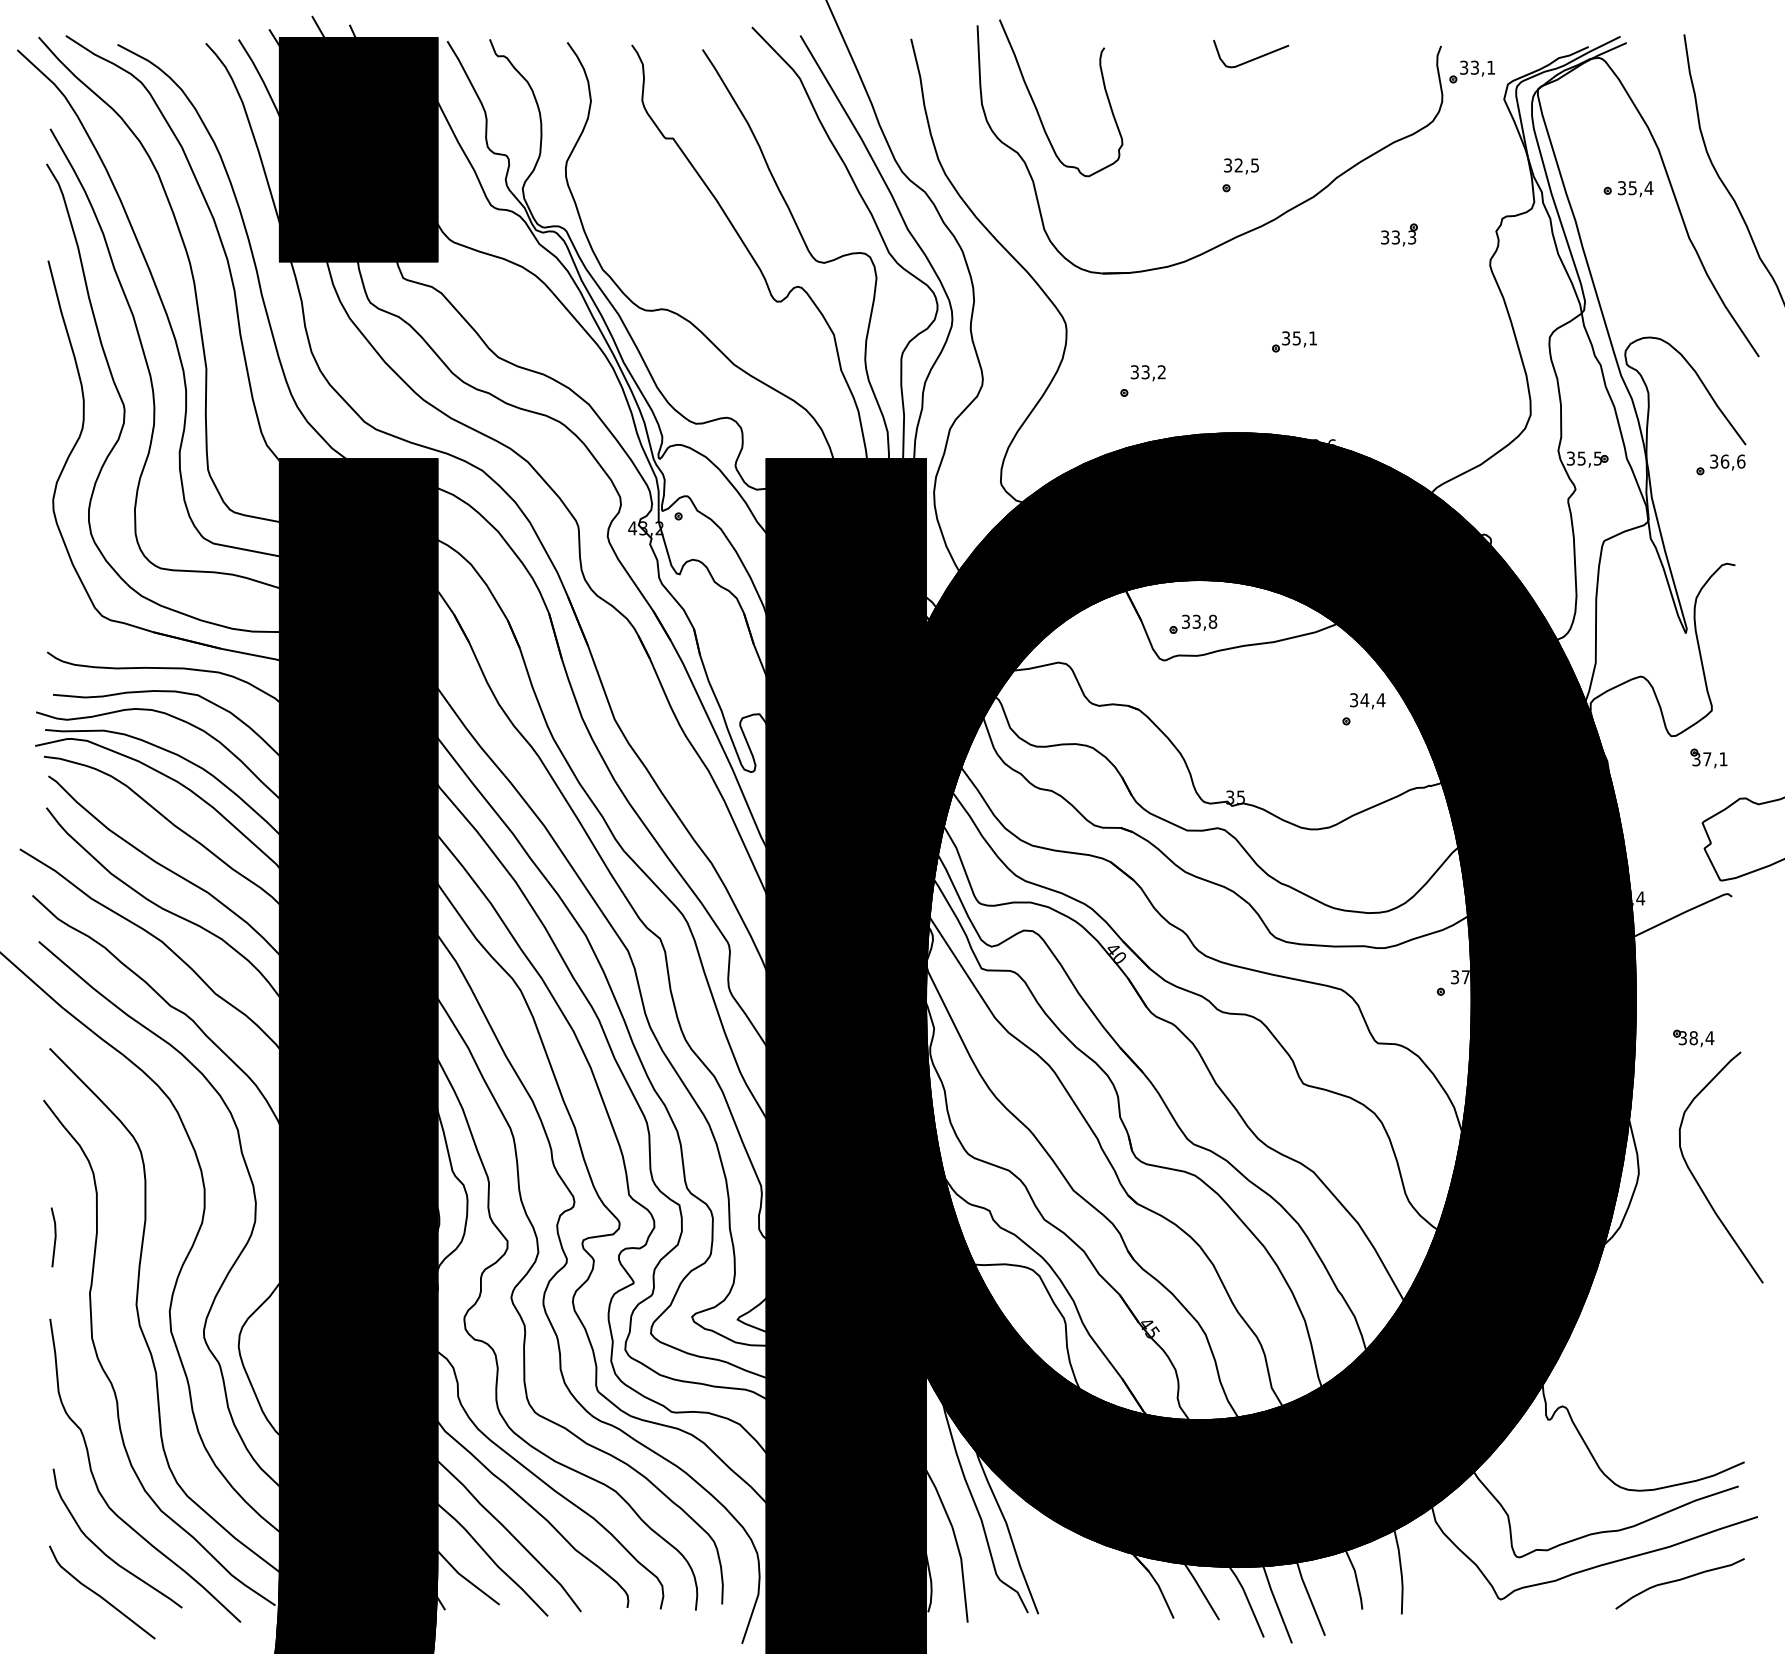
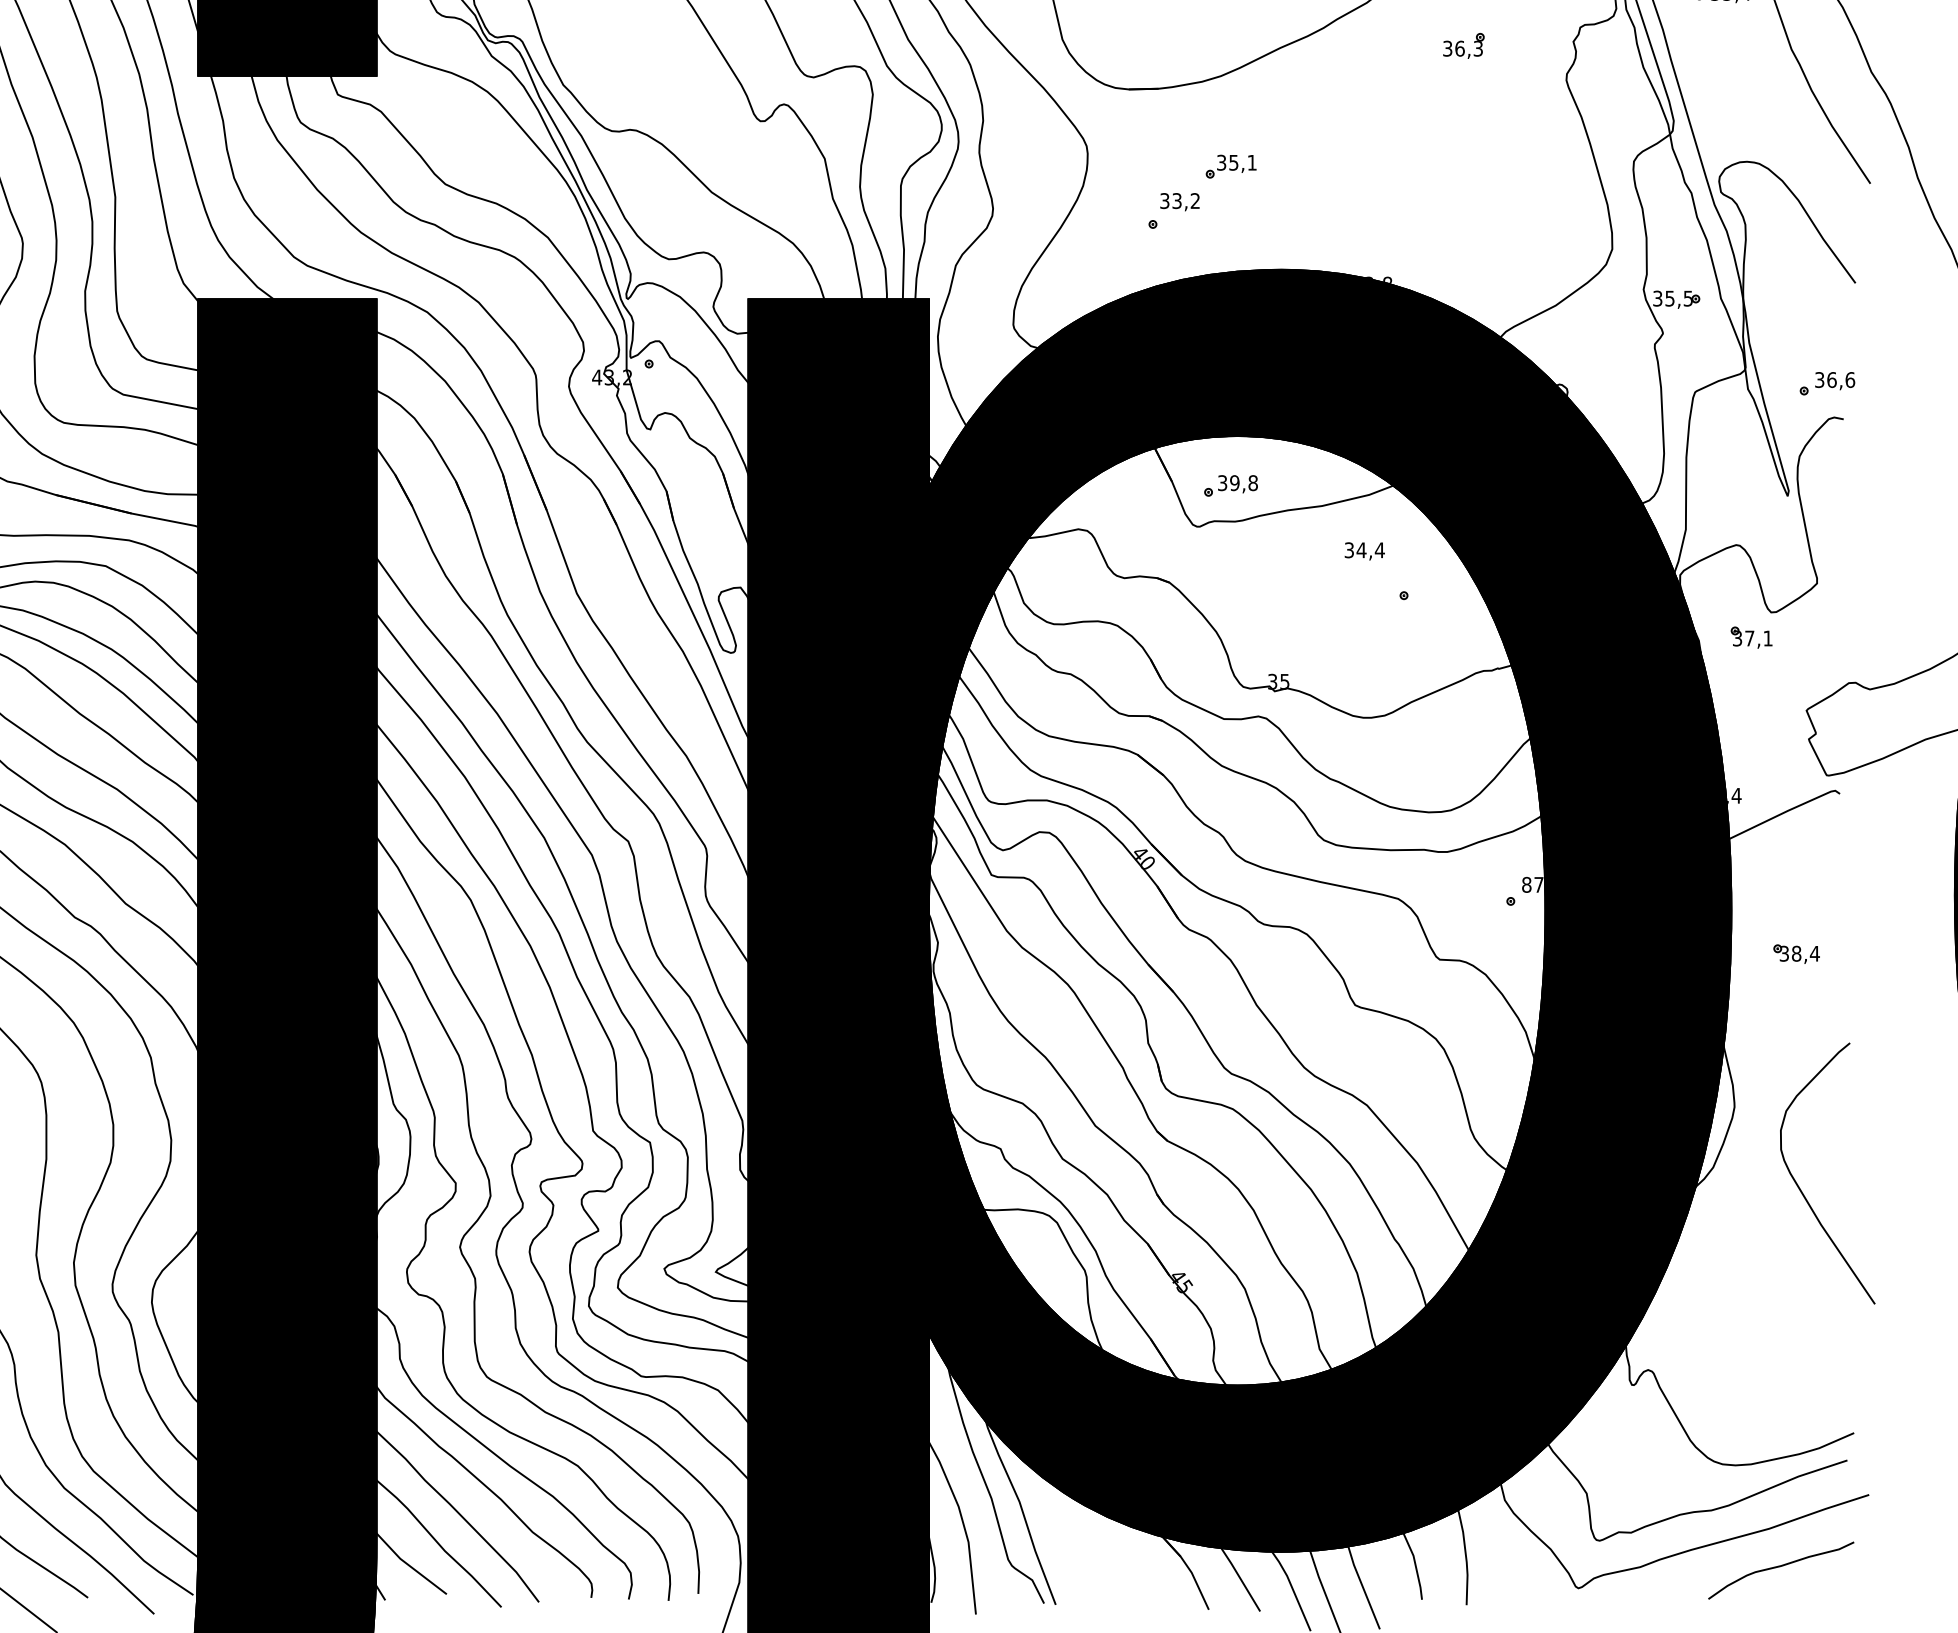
text: (1395, 237) -> (1459, 48), 33,3 -> 36,3
part: (1294, 341) -> (1231, 166), moved
text: (1331, 441) -> (1387, 279), 33,6 -> 33,8
part: (1720, 464) -> (1826, 383), moved
text: (1196, 621) -> (1234, 482), 33,8 -> 39,8
text: (1367, 701) -> (1364, 551), moved
part: (1708, 758) -> (1751, 637), moved
text: (1454, 977) -> (1526, 885), 37,2 -> 87,2
curve: (1697, 1180) -> (1800, 1188), moved

